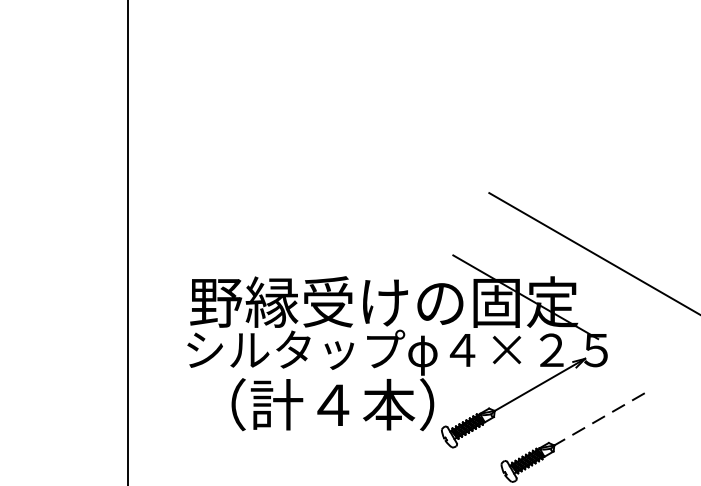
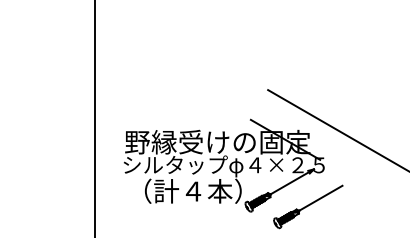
line: (598, 419) -> (320, 198), dashed -> solid

